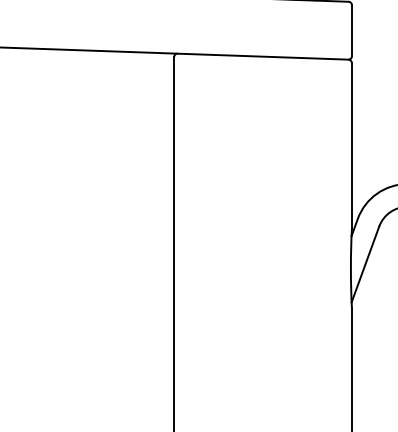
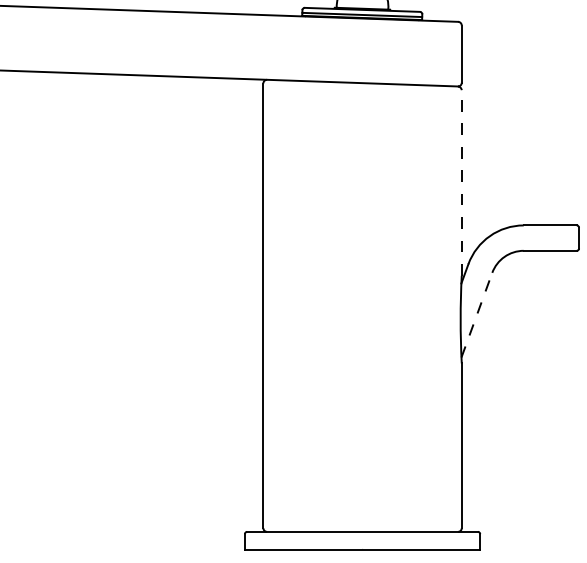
line: (351, 145) -> (461, 182), solid -> dashed
line: (365, 263) -> (477, 314), solid -> dashed

